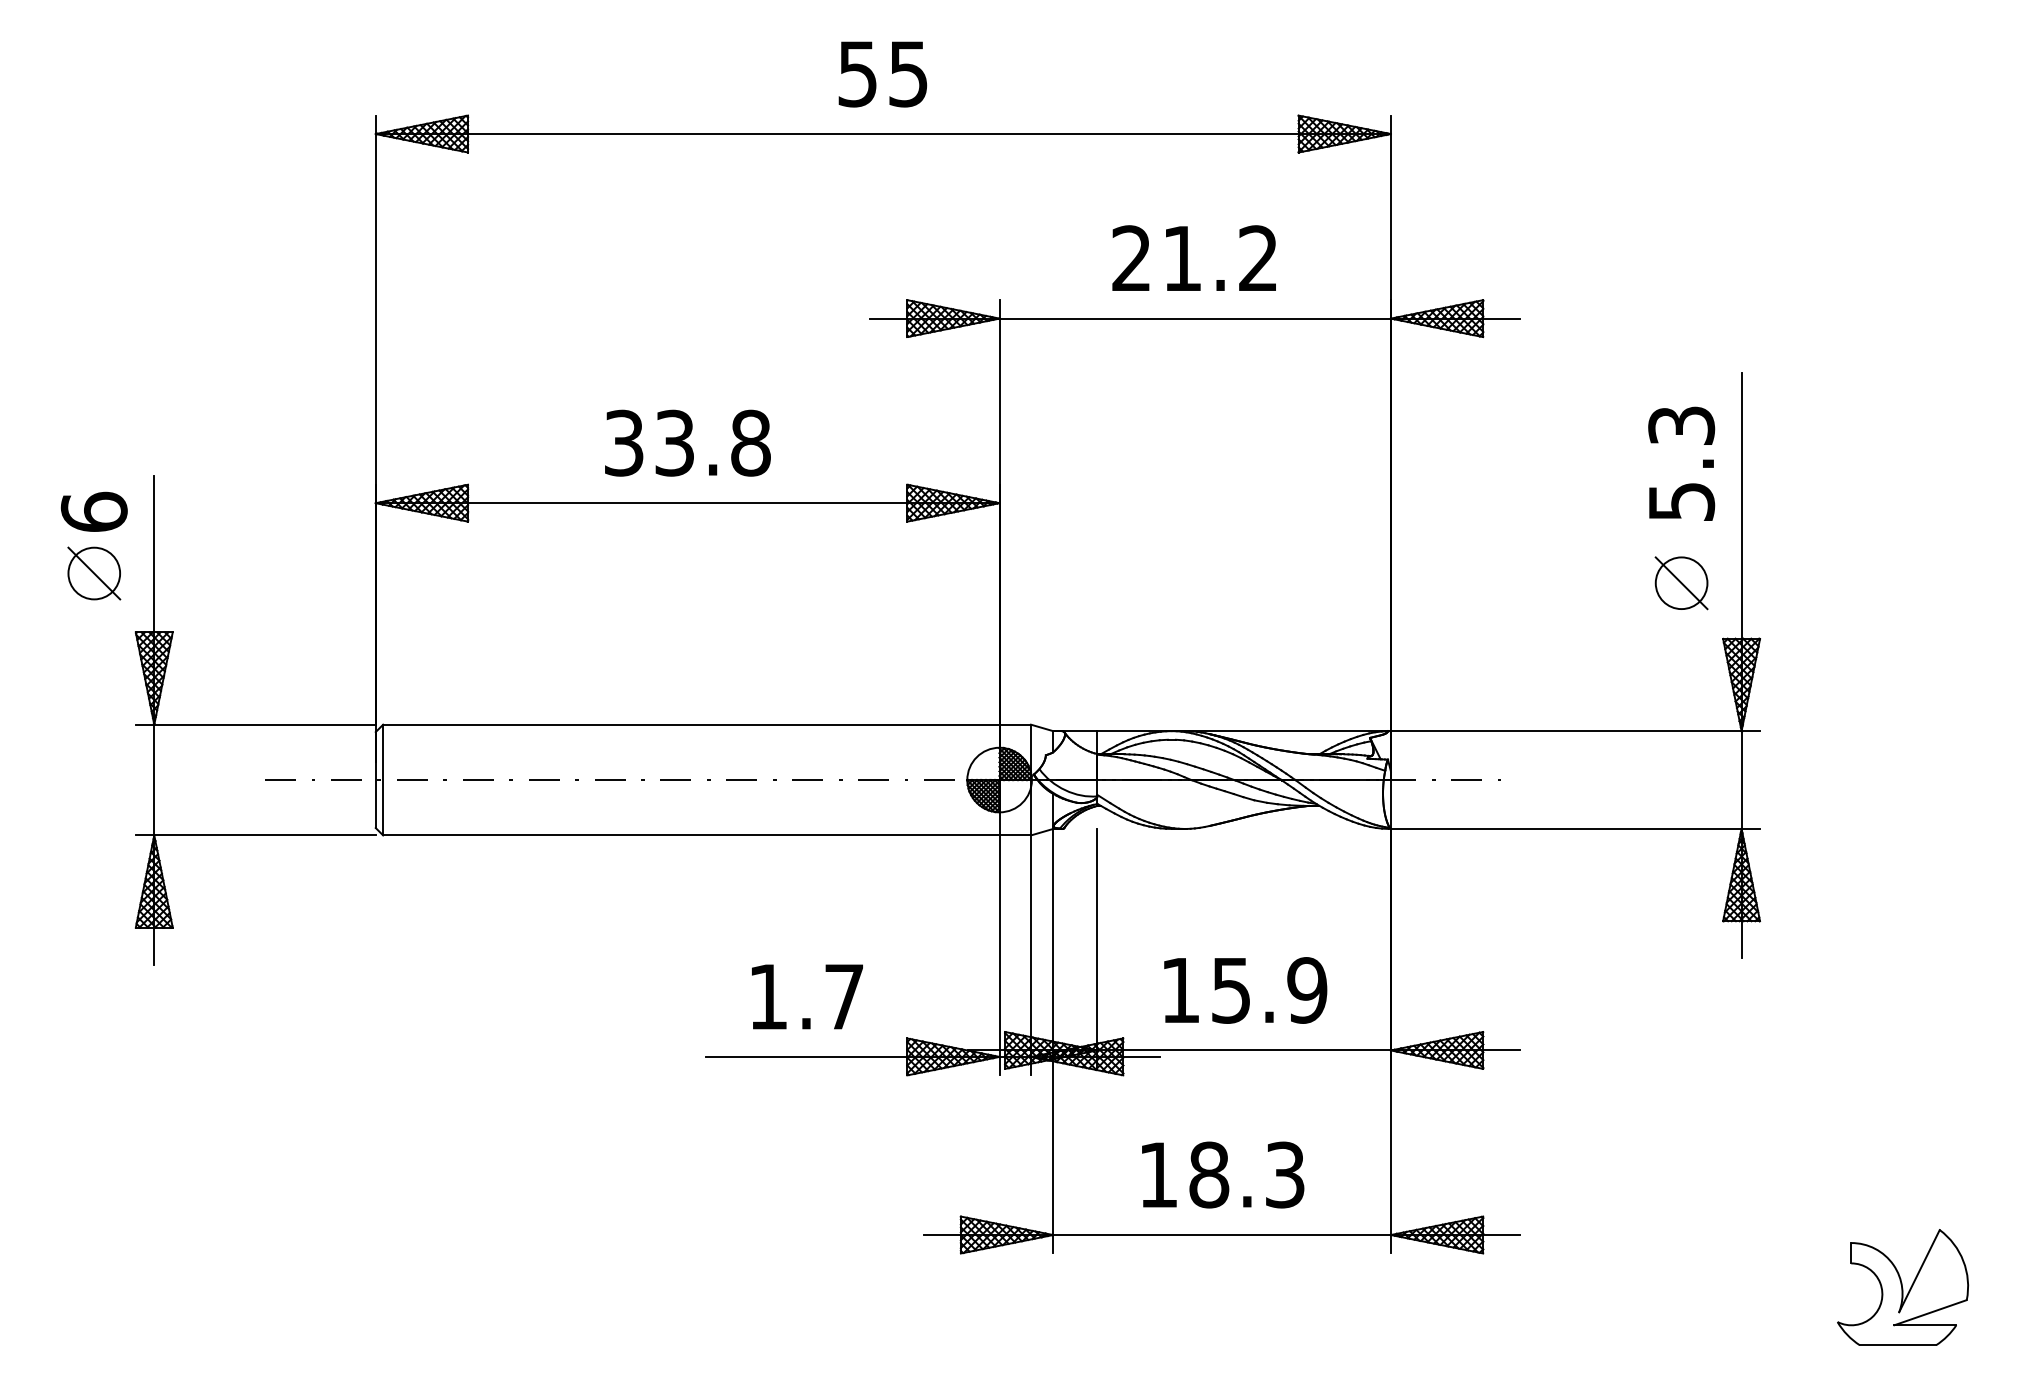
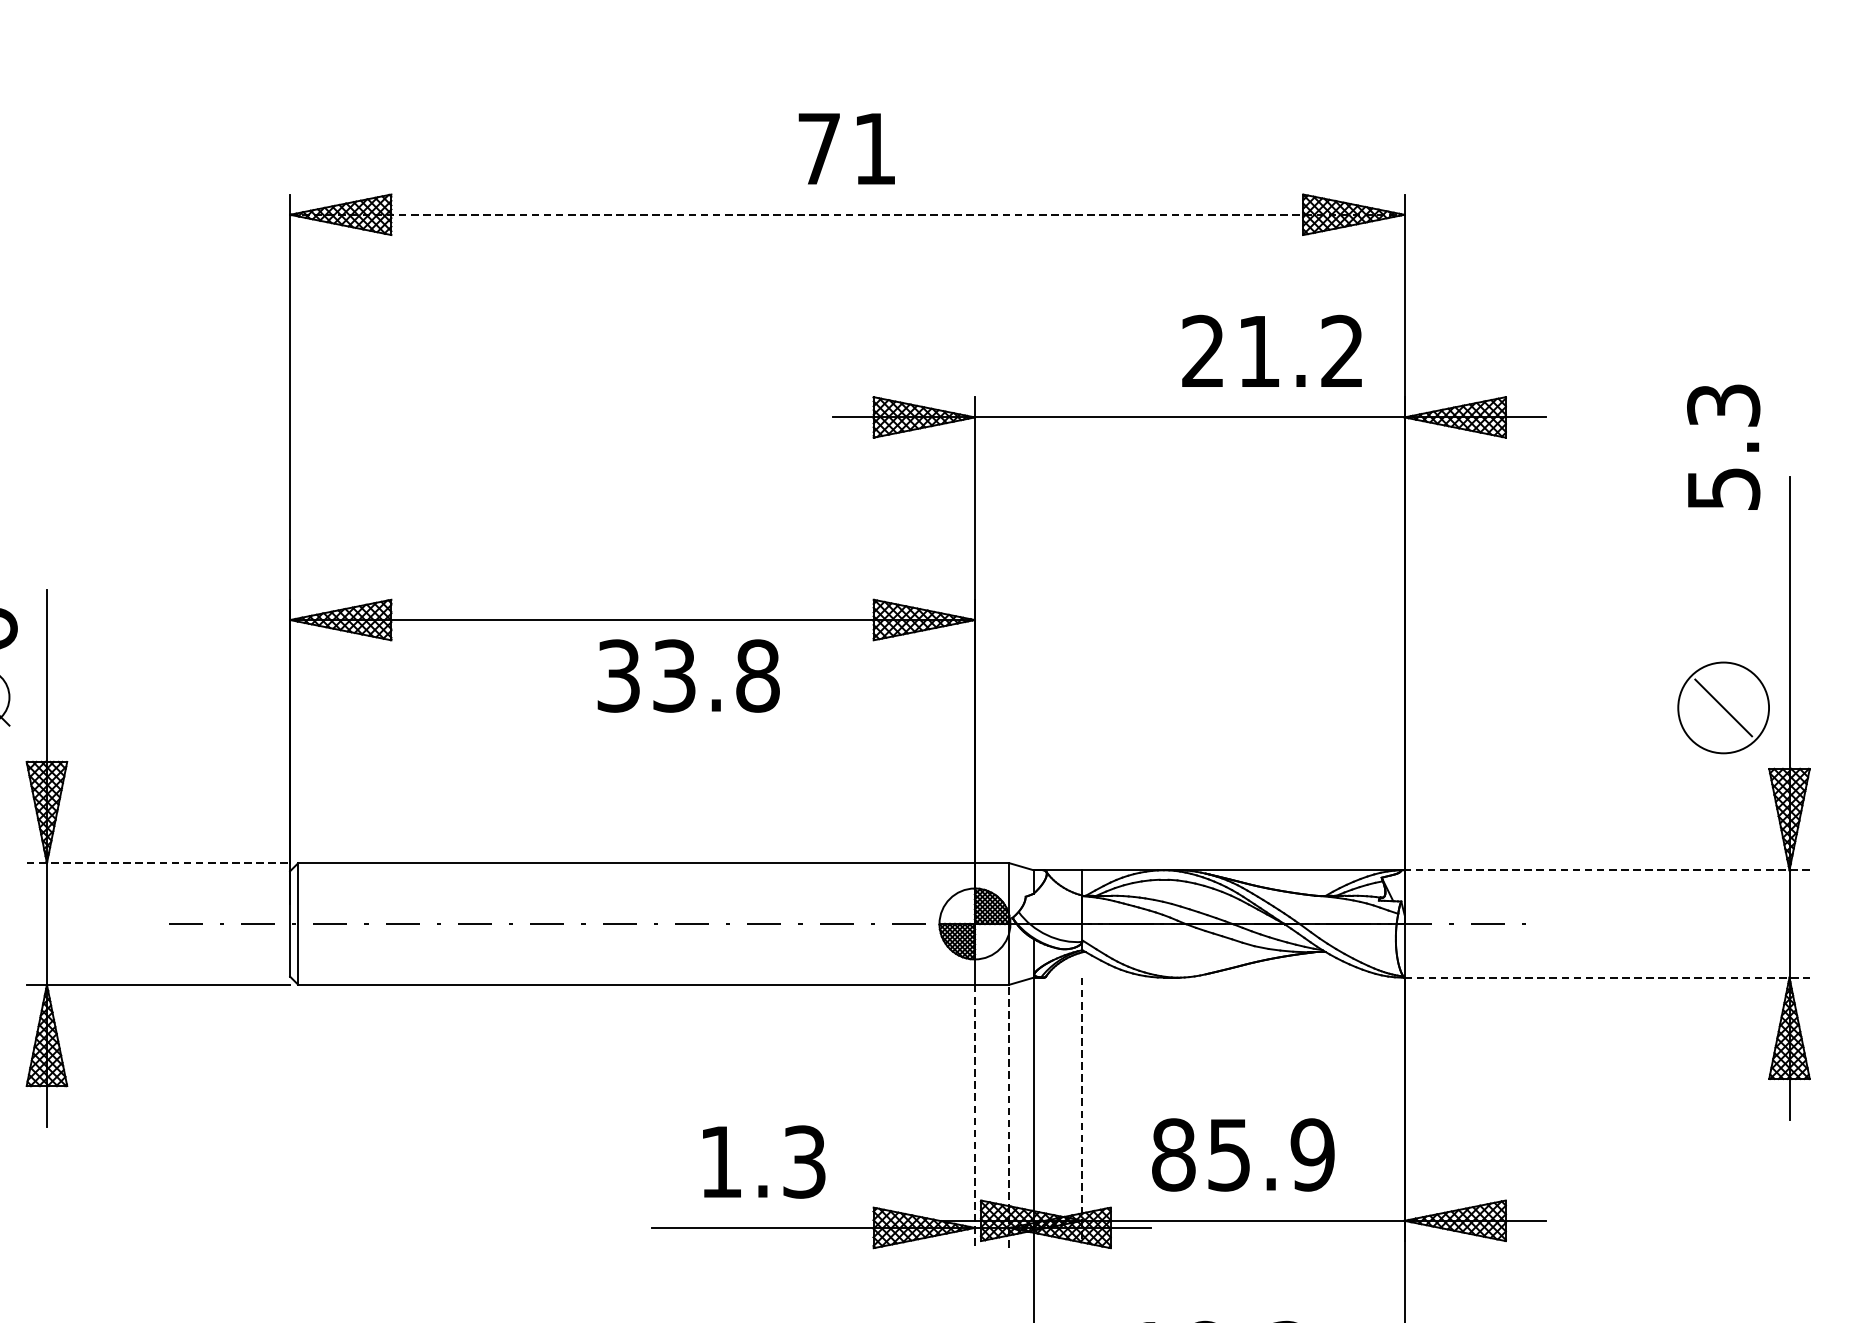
text: (882, 74) -> (846, 149), 55 -> 71
line: (883, 134) -> (847, 215), solid -> dashed
text: (1193, 257) -> (1271, 350), moved
text: (687, 442) -> (688, 675), moved
text: (1681, 463) -> (1723, 446), moved
circle: (1681, 583) -> (1723, 708), size x1.6
line: (255, 724) -> (158, 862), solid -> dashed
line: (1575, 731) -> (1607, 870), solid -> dashed
line: (1575, 828) -> (1607, 977), solid -> dashed
line: (1097, 948) -> (1082, 1108), solid -> dashed
line: (999, 955) -> (974, 1116), solid -> dashed
line: (1031, 955) -> (1009, 1116), solid -> dashed
text: (1180, 990) -> (1173, 1155), 15.9 -> 85.9
text: (844, 996) -> (804, 1161), 1.7 -> 1.3

